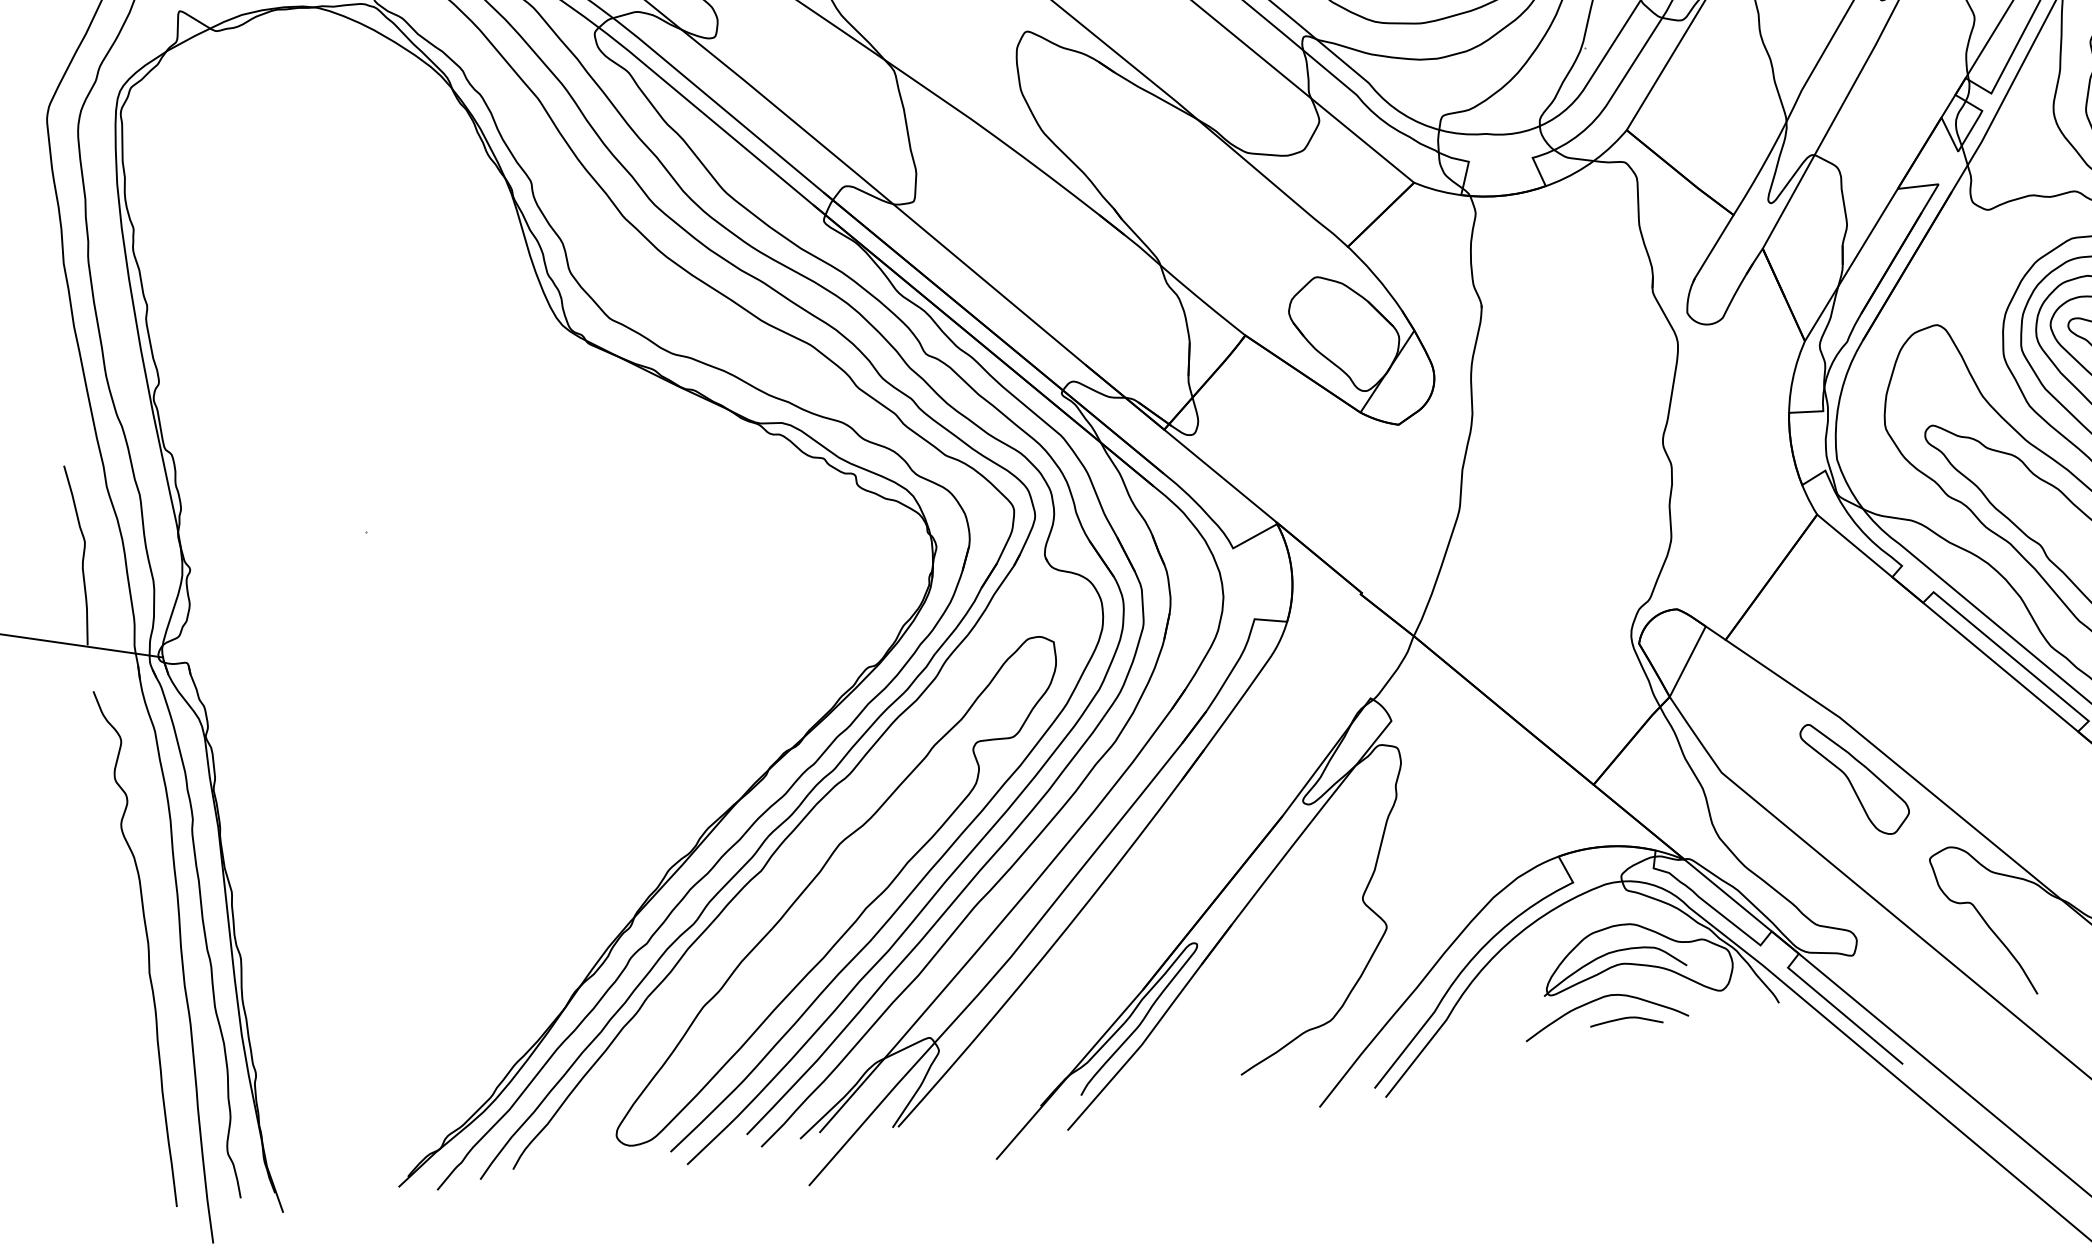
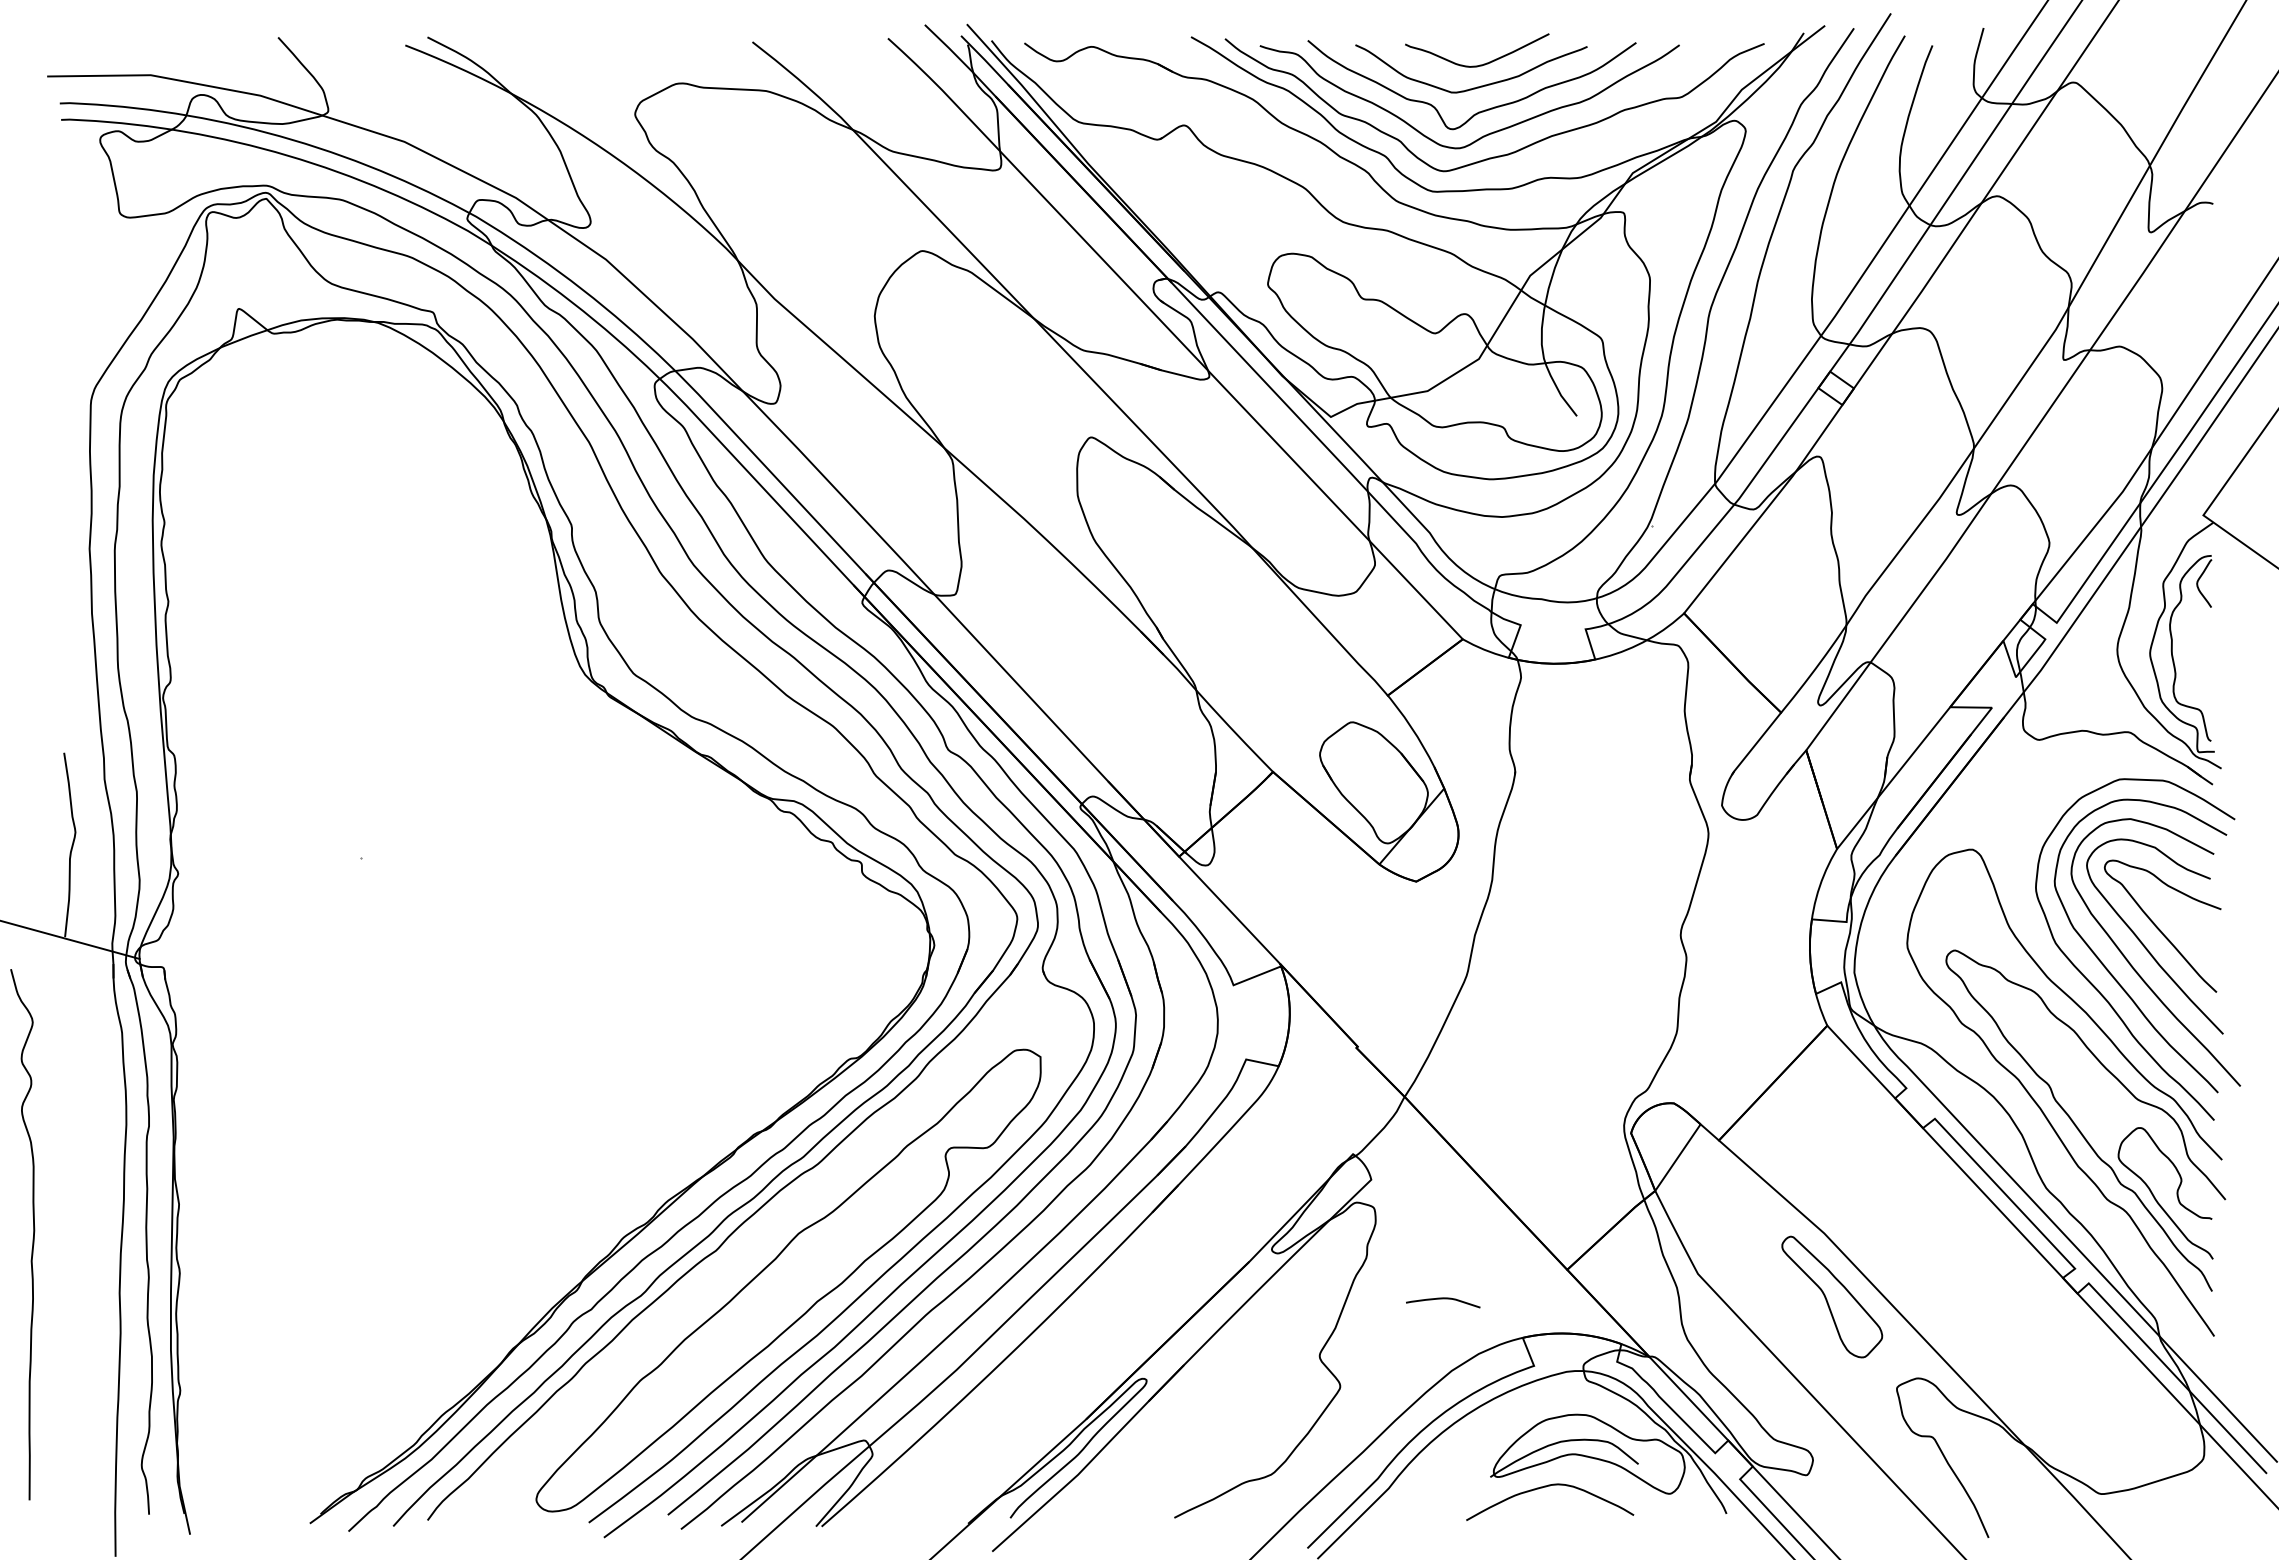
curve: (147, 951) -> (32, 1238), moved
curve: (1626, 1019) -> (1443, 1299), moved

